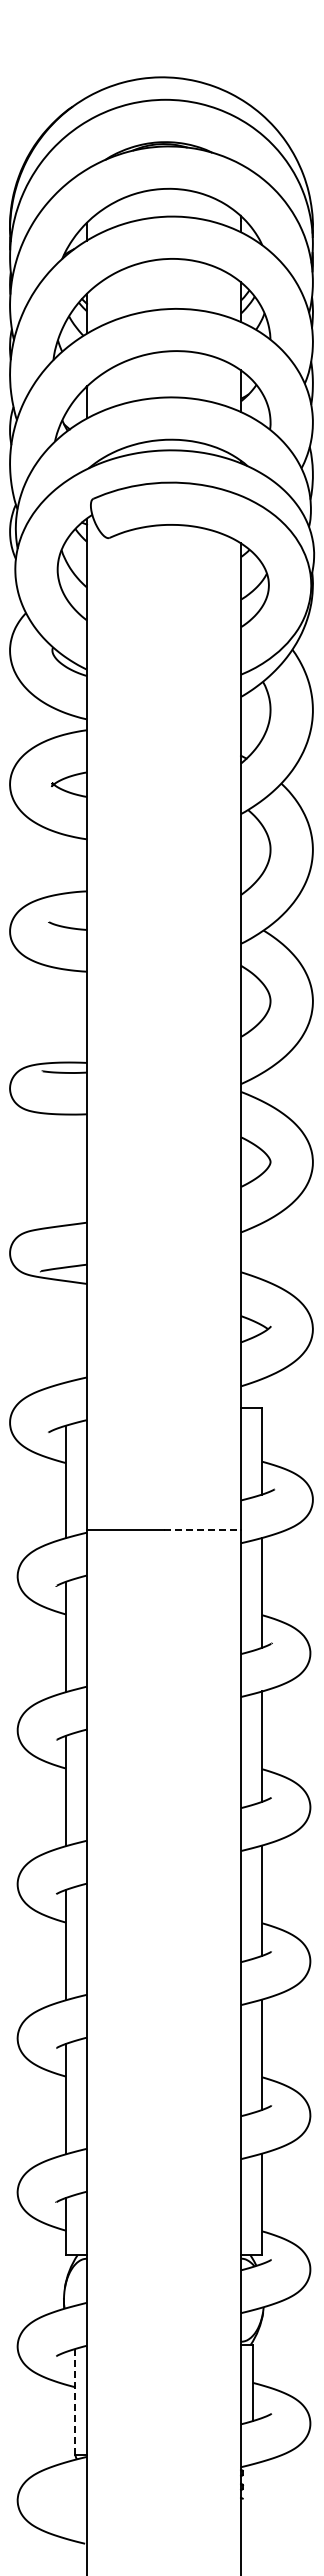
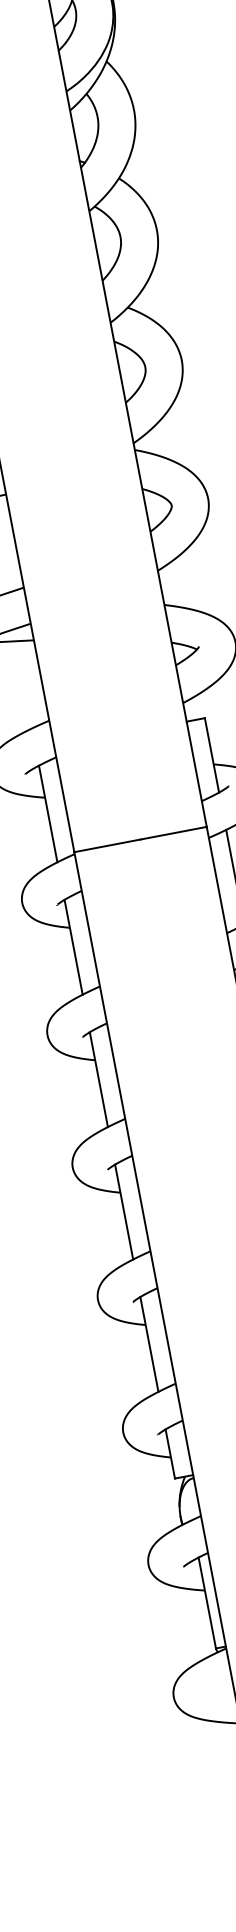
line: (202, 1530) -> (173, 833), dashed -> solid
line: (75, 2401) -> (207, 1602), dashed -> solid

